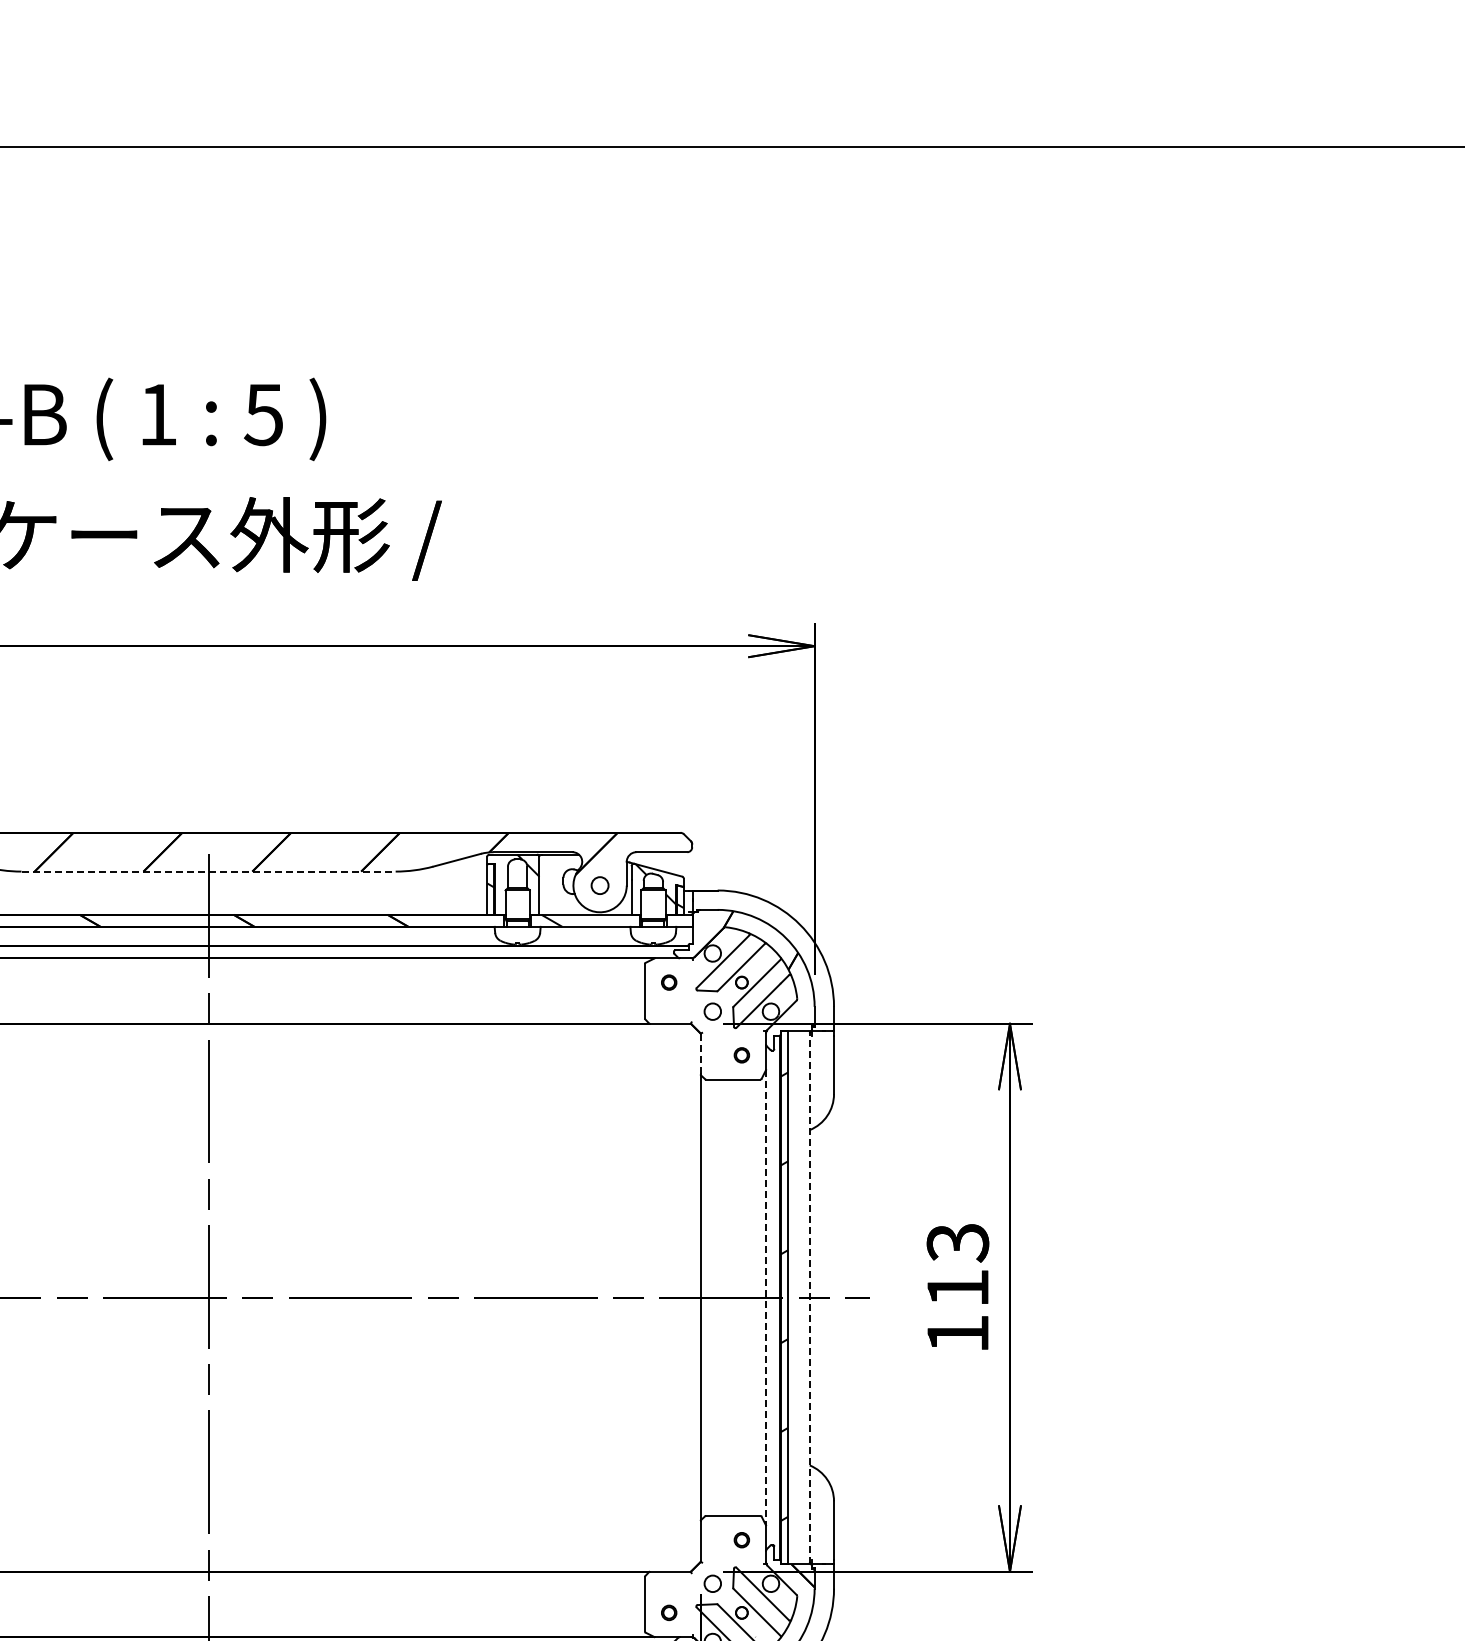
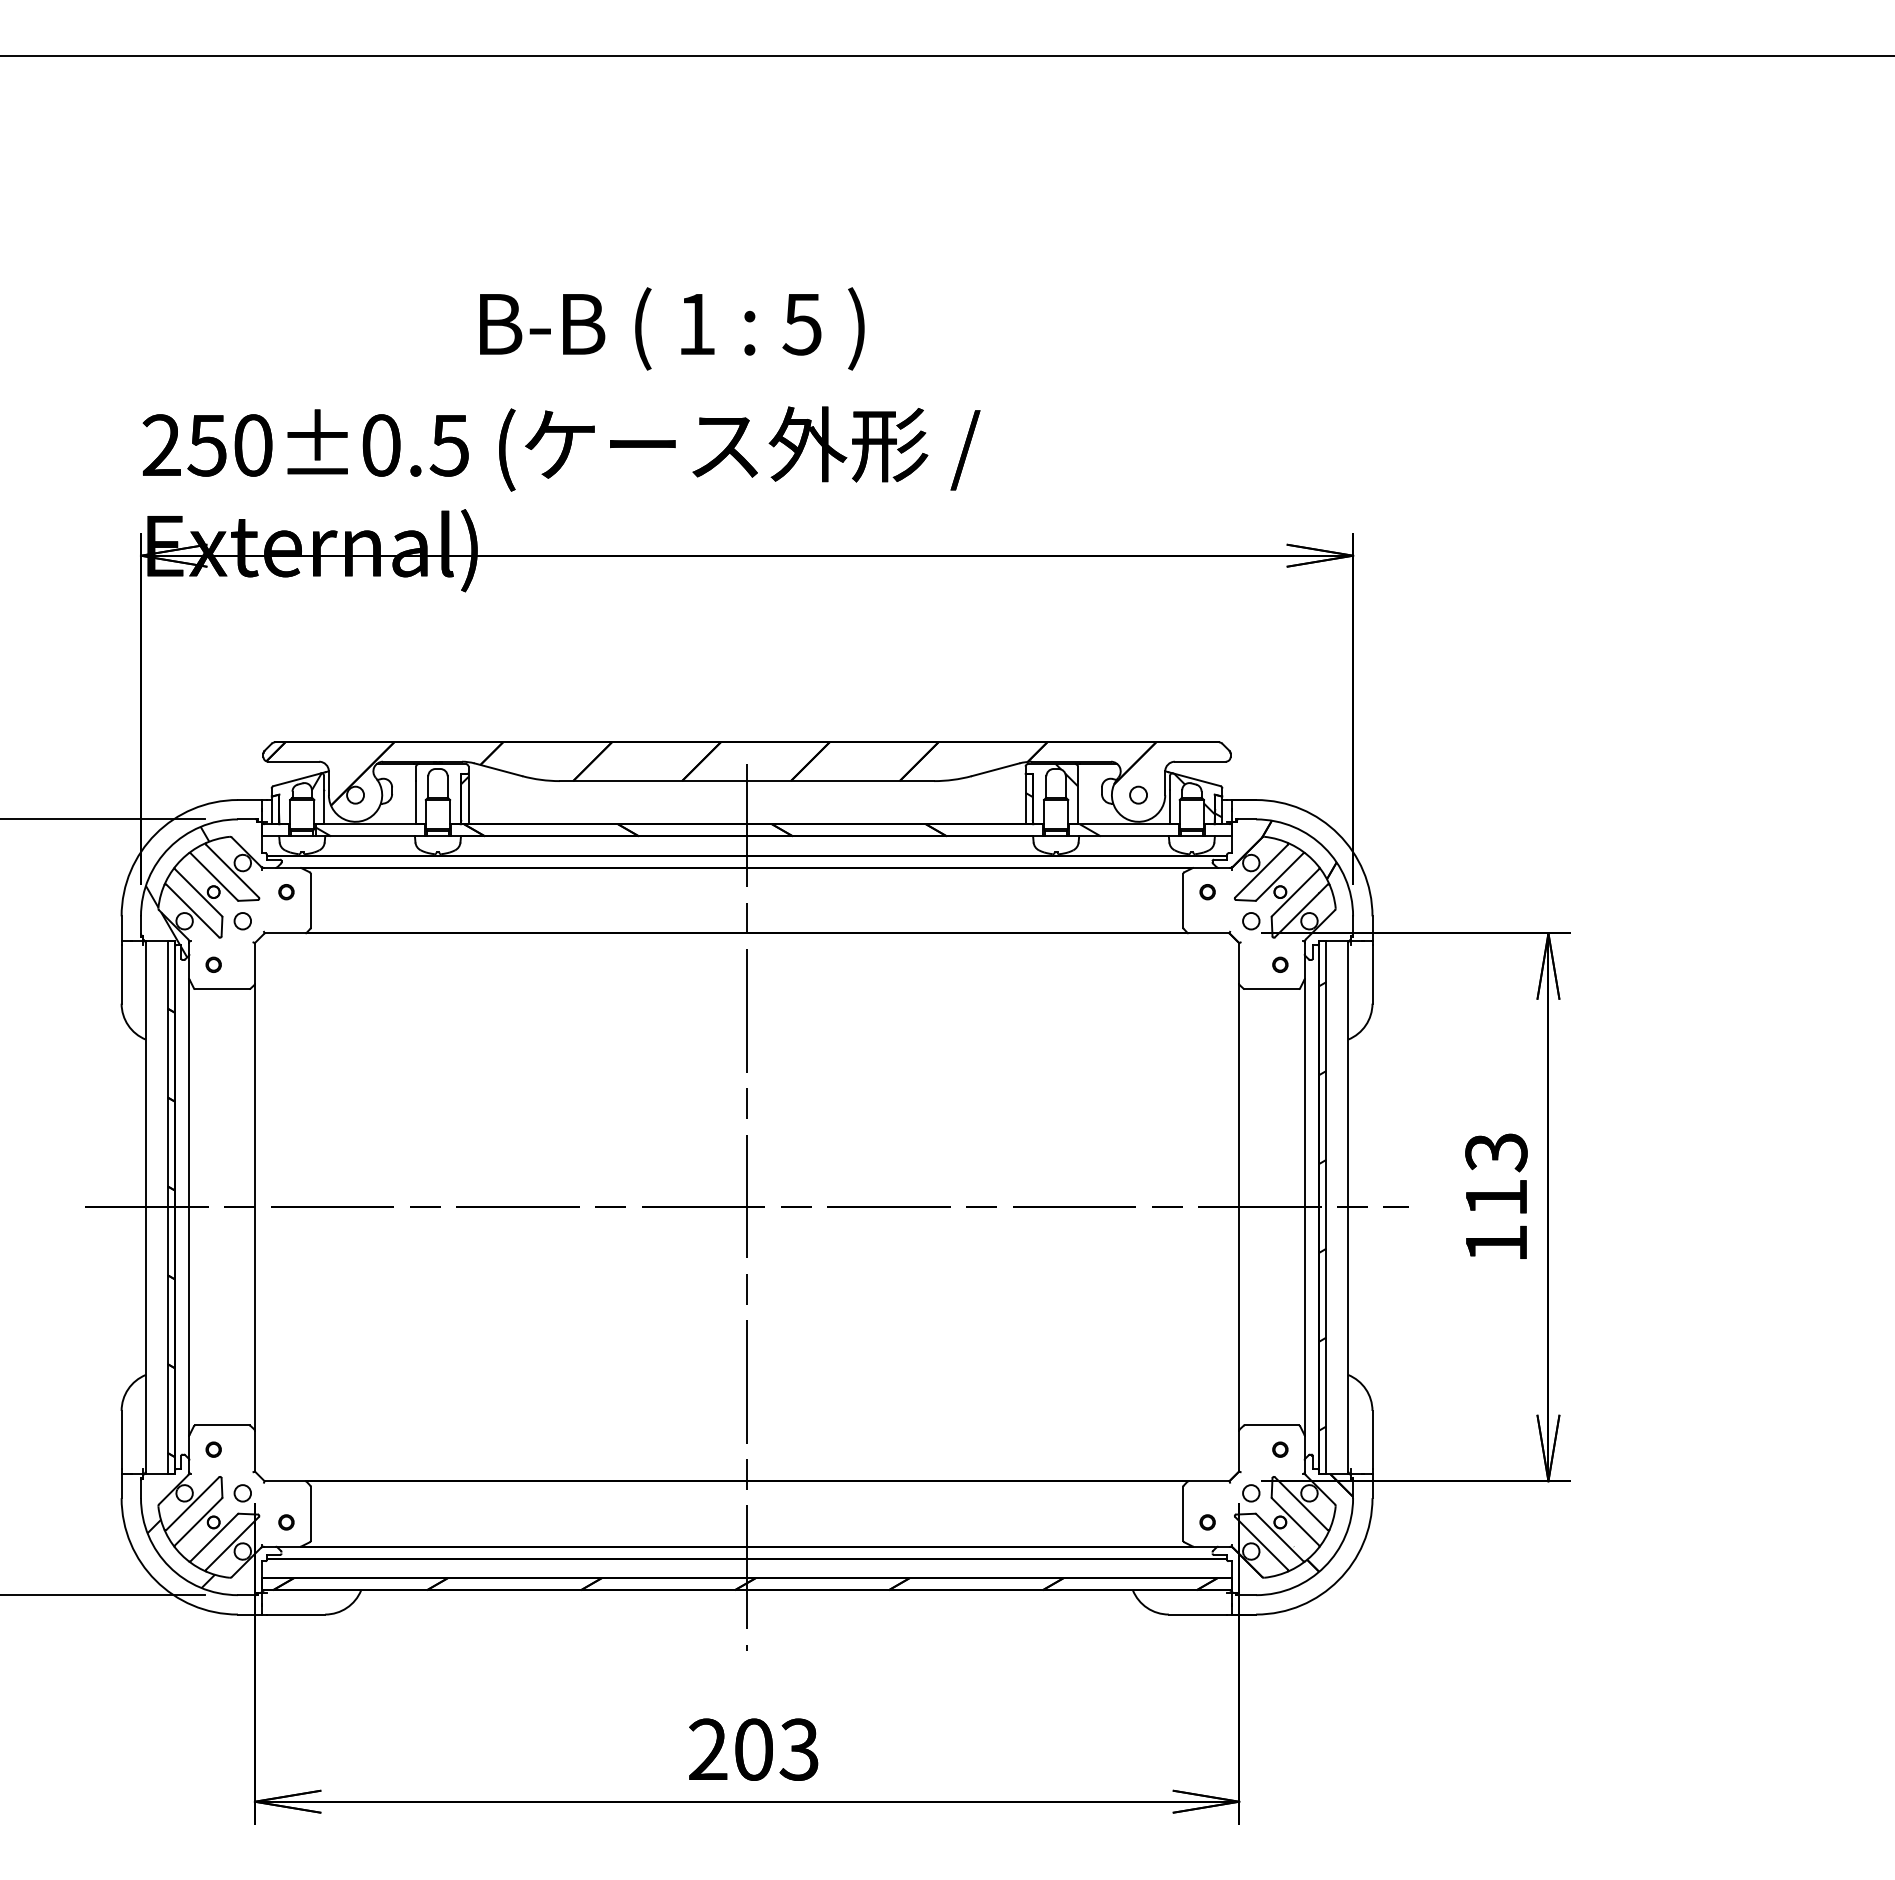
line: (209, 871) -> (747, 781), dashed -> solid
line: (701, 1054) -> (1239, 964), dashed -> solid
line: (766, 1297) -> (1304, 1207), dashed -> solid
line: (810, 1297) -> (1348, 1207), dashed -> solid

